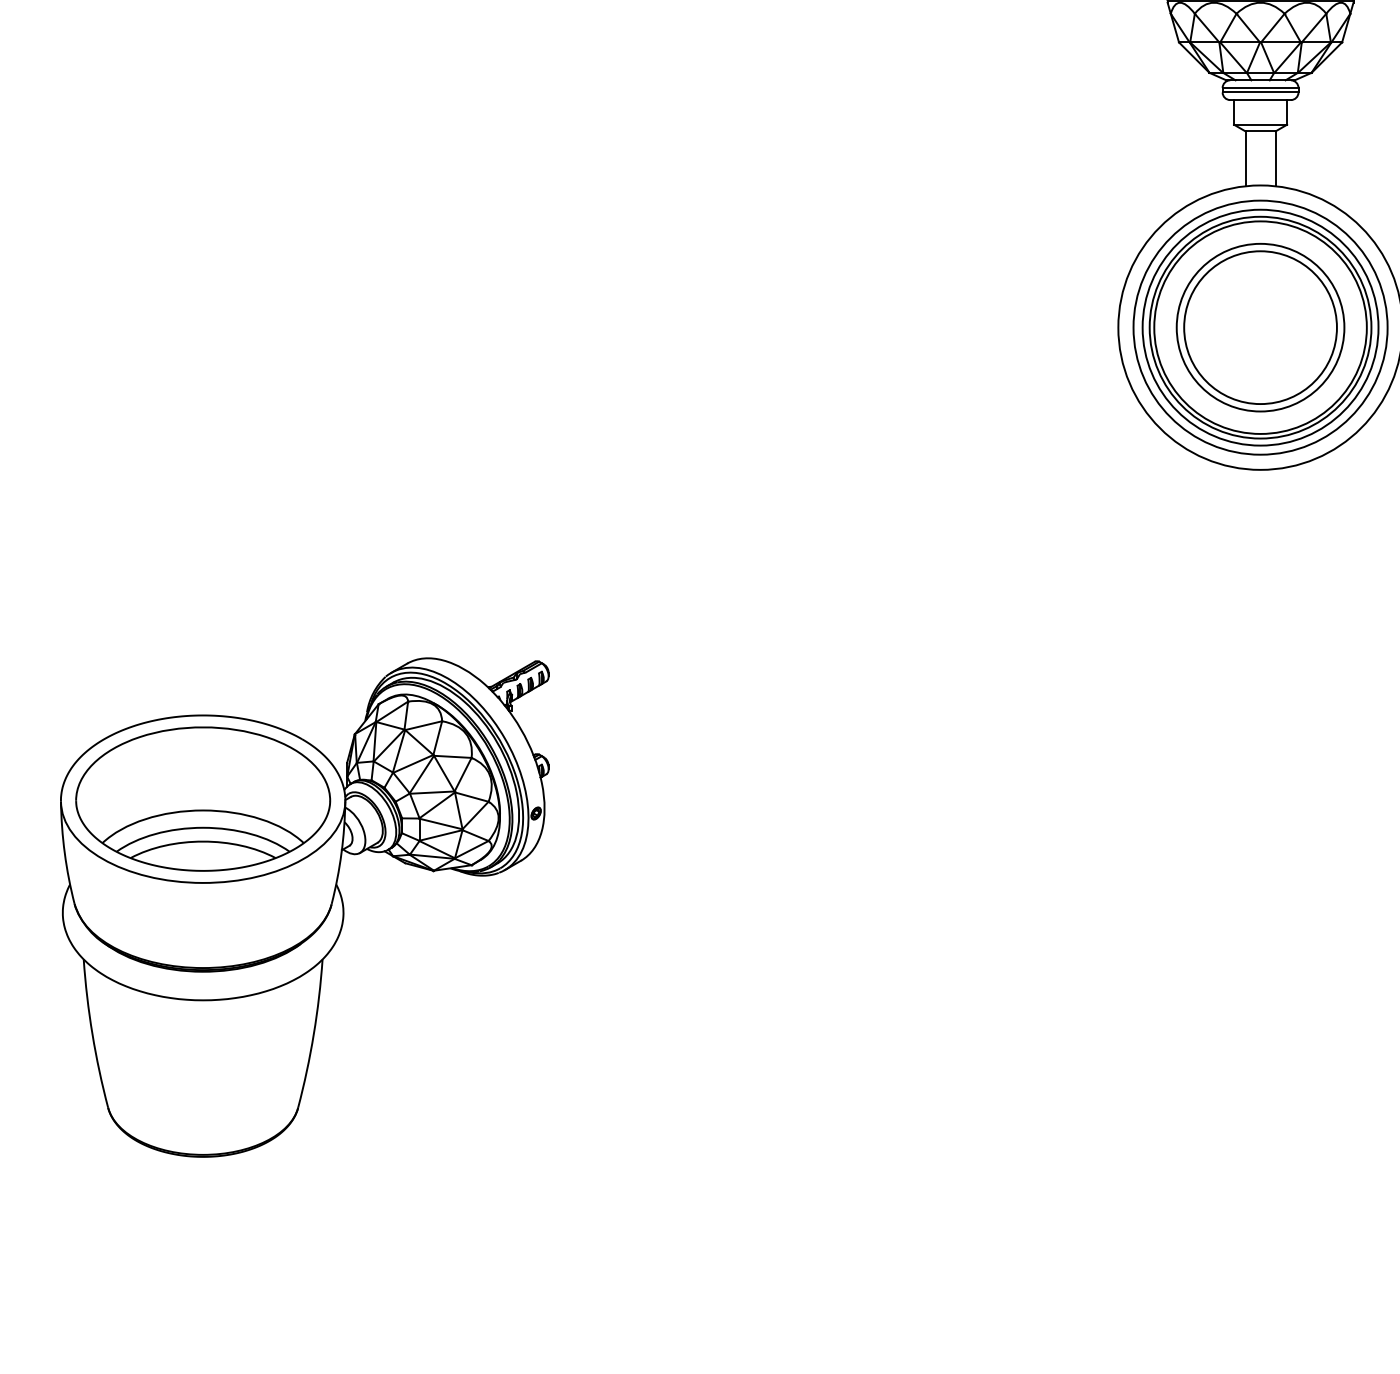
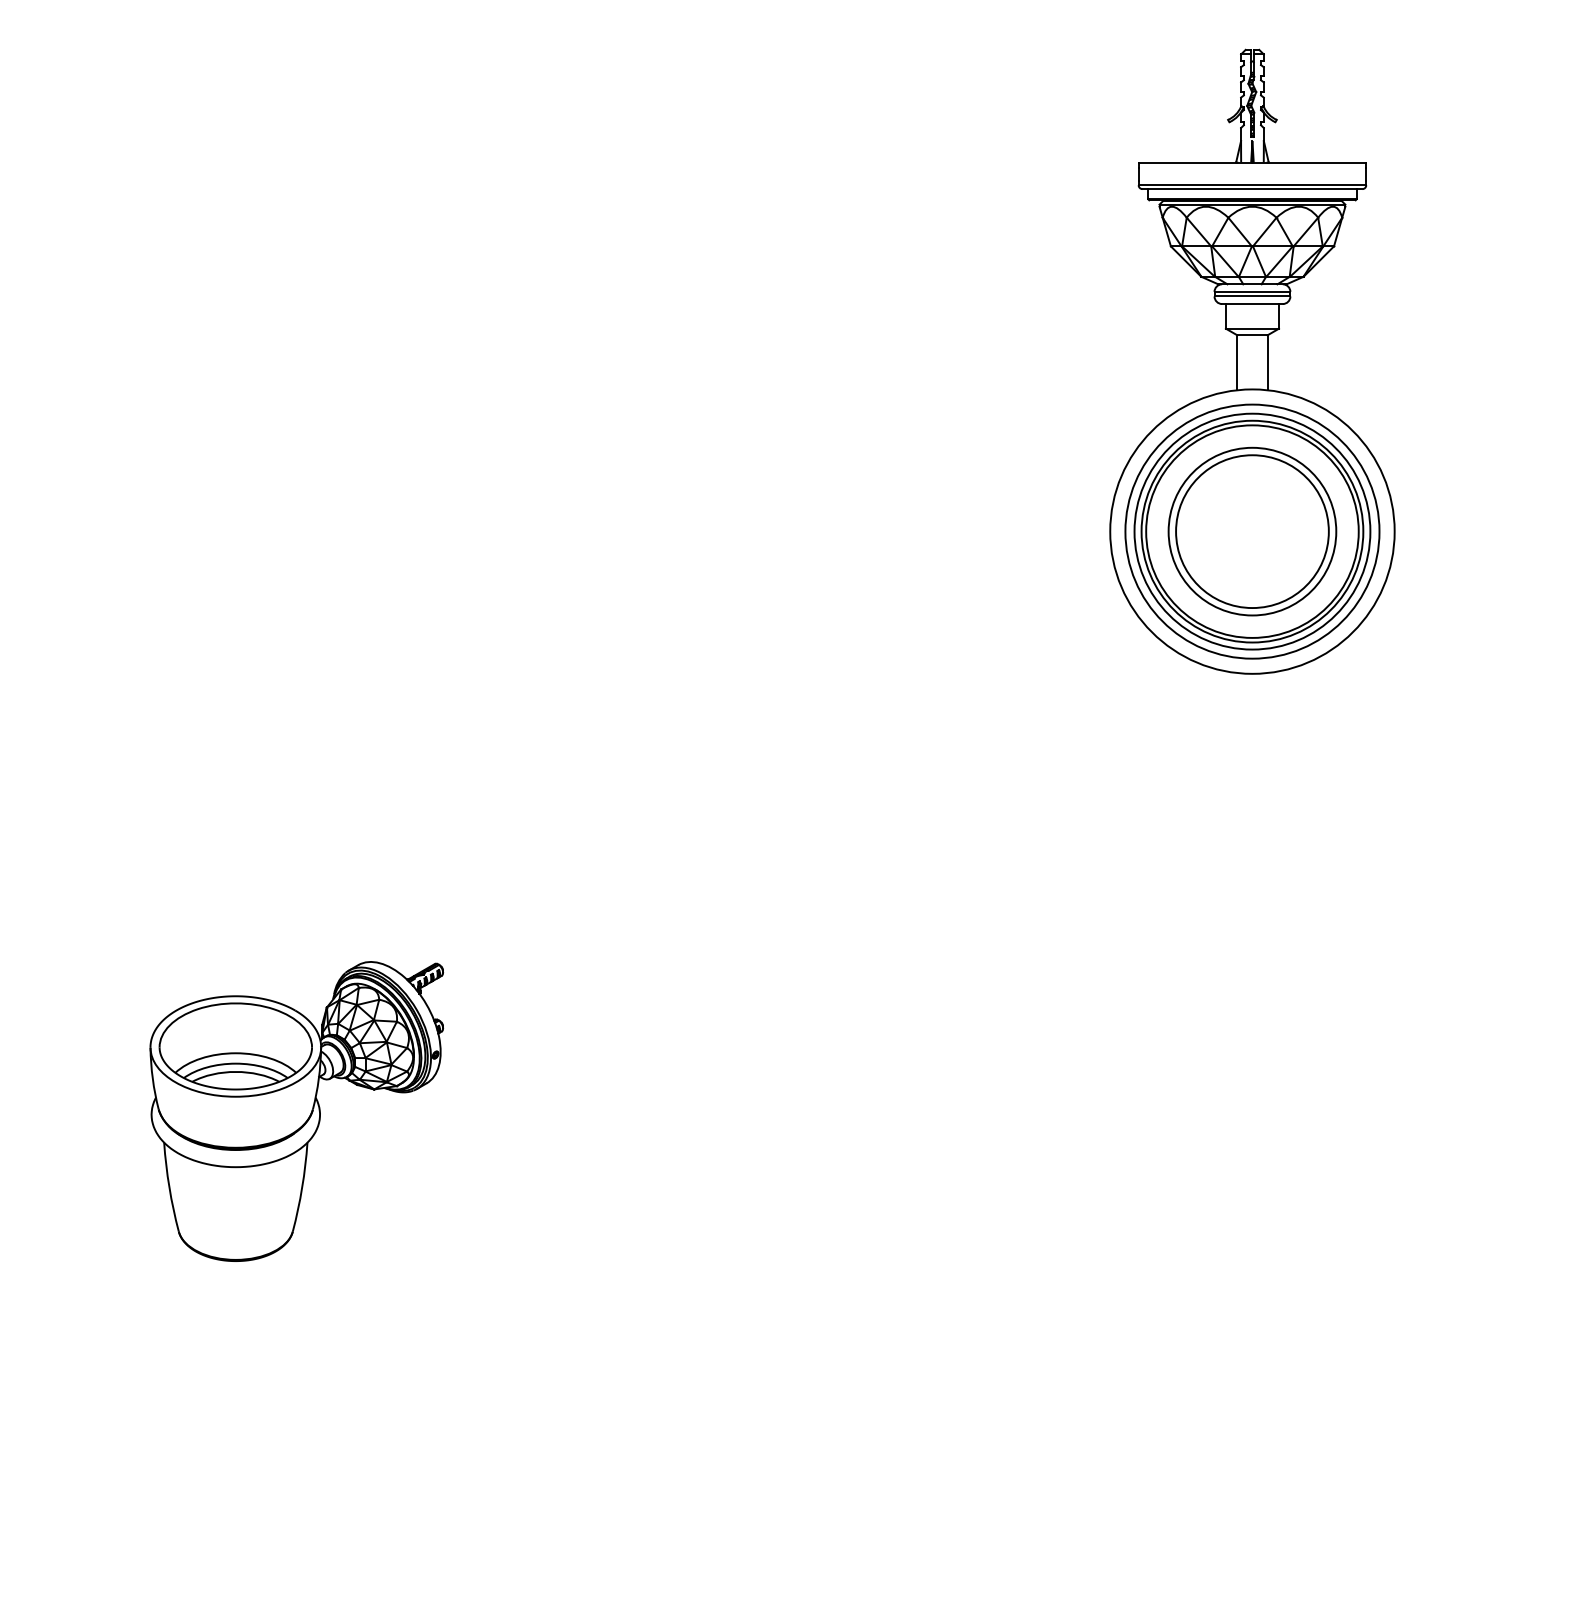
part: (304, 907) -> (296, 1111), size x0.6

